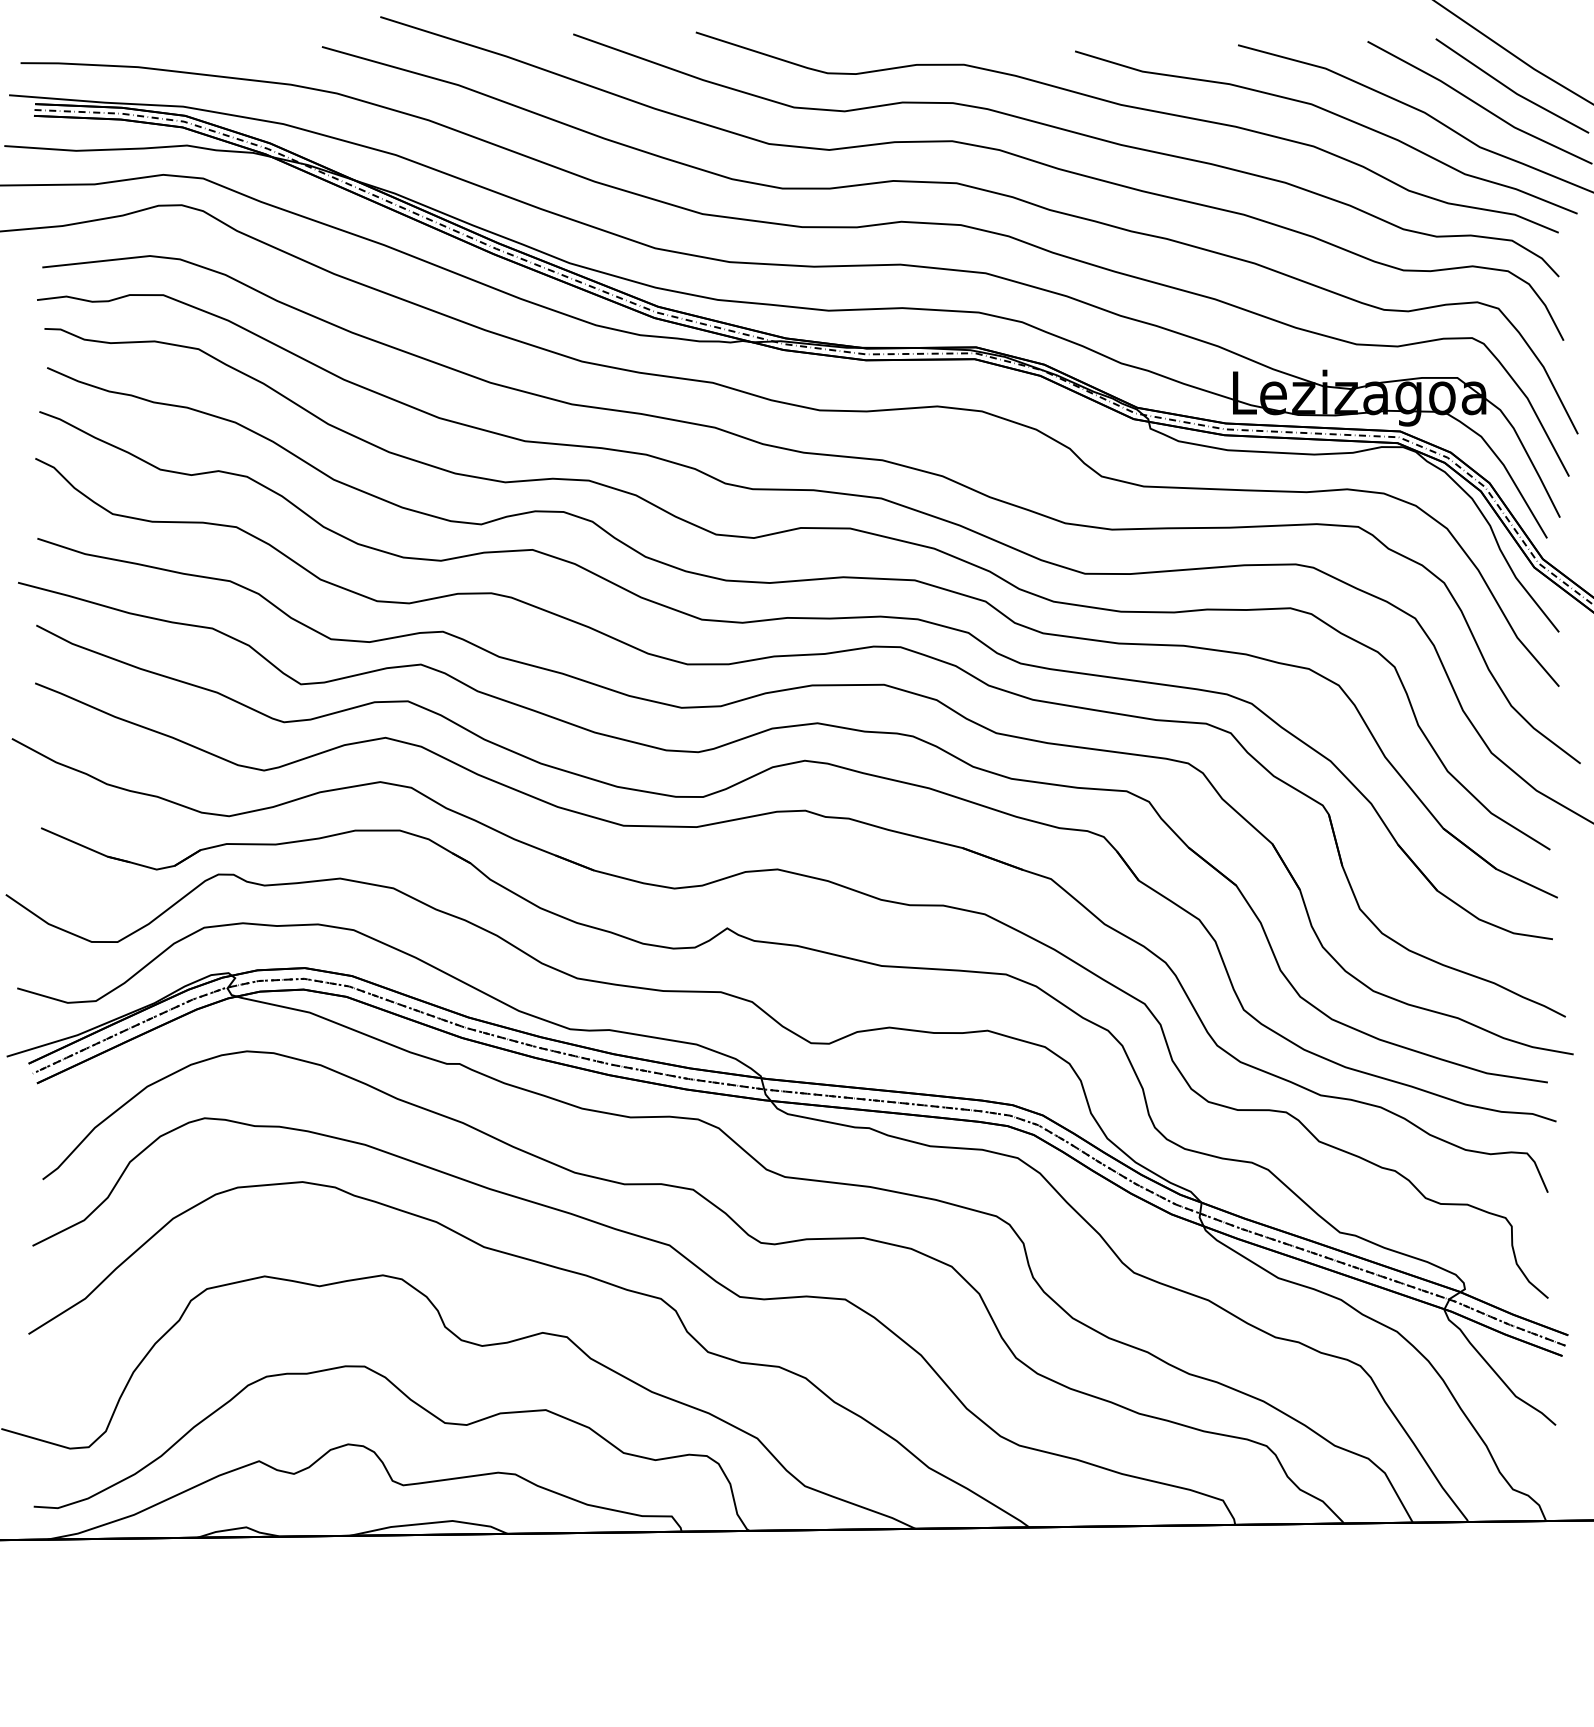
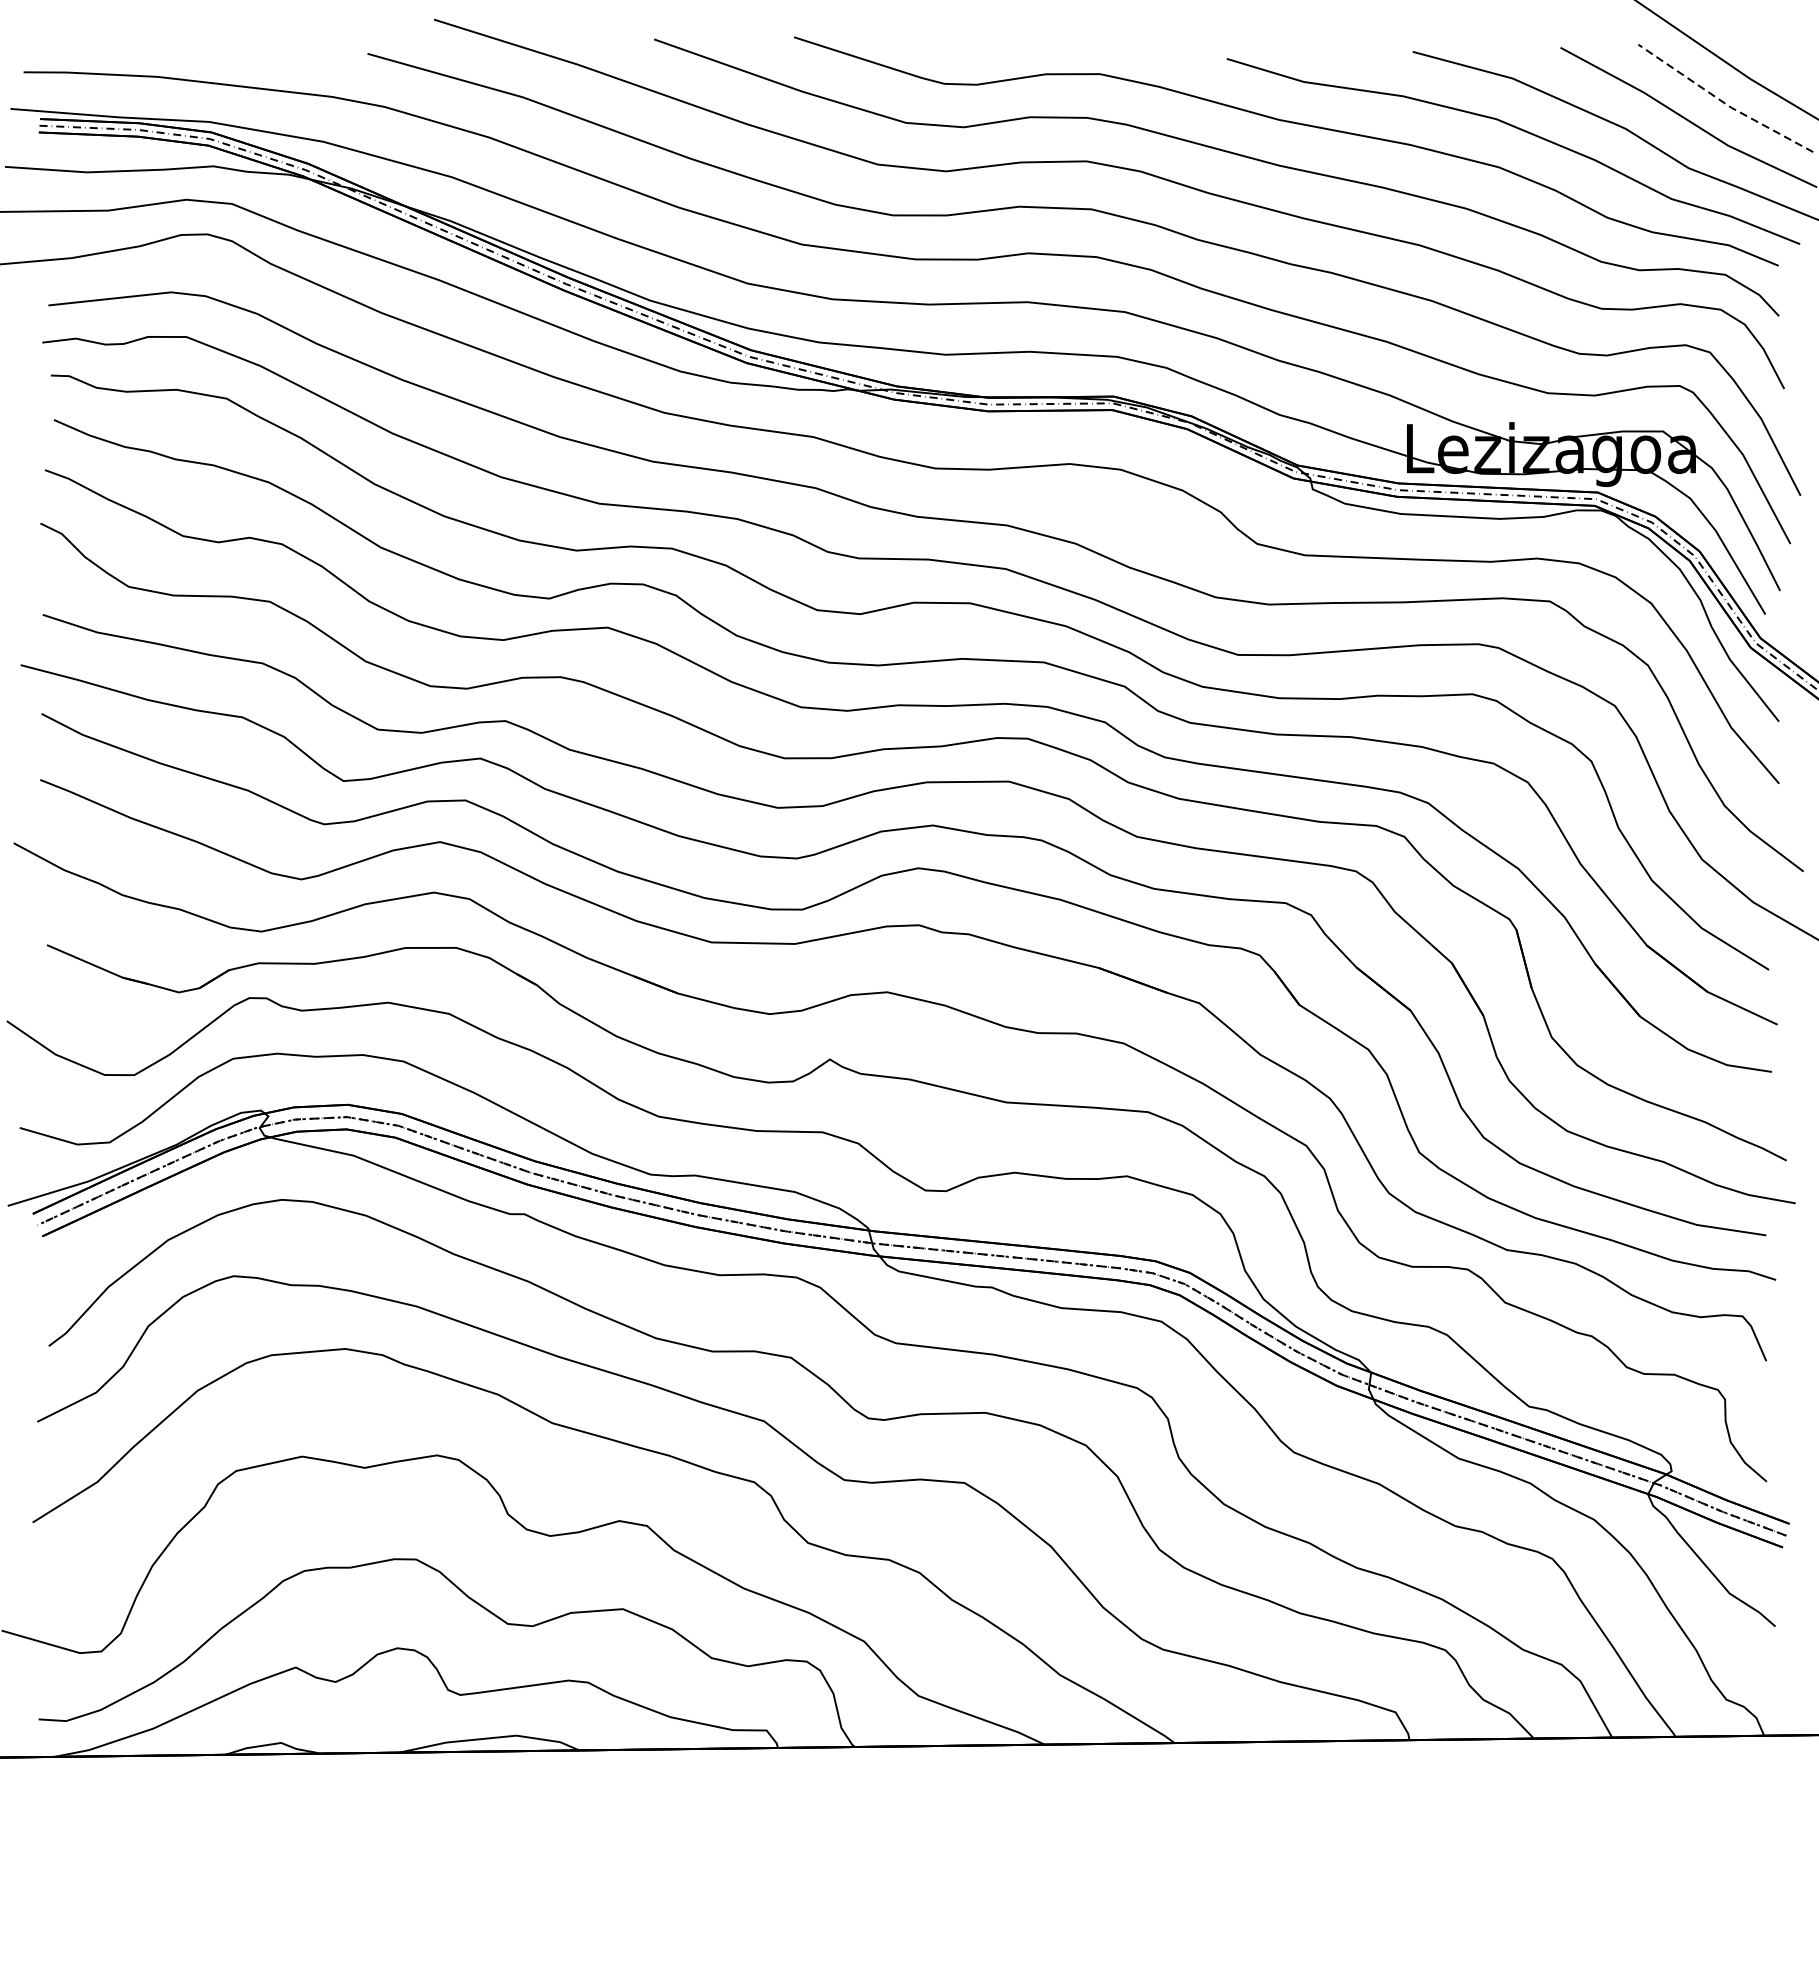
line: (1510, 89) -> (1723, 102), solid -> dashed

